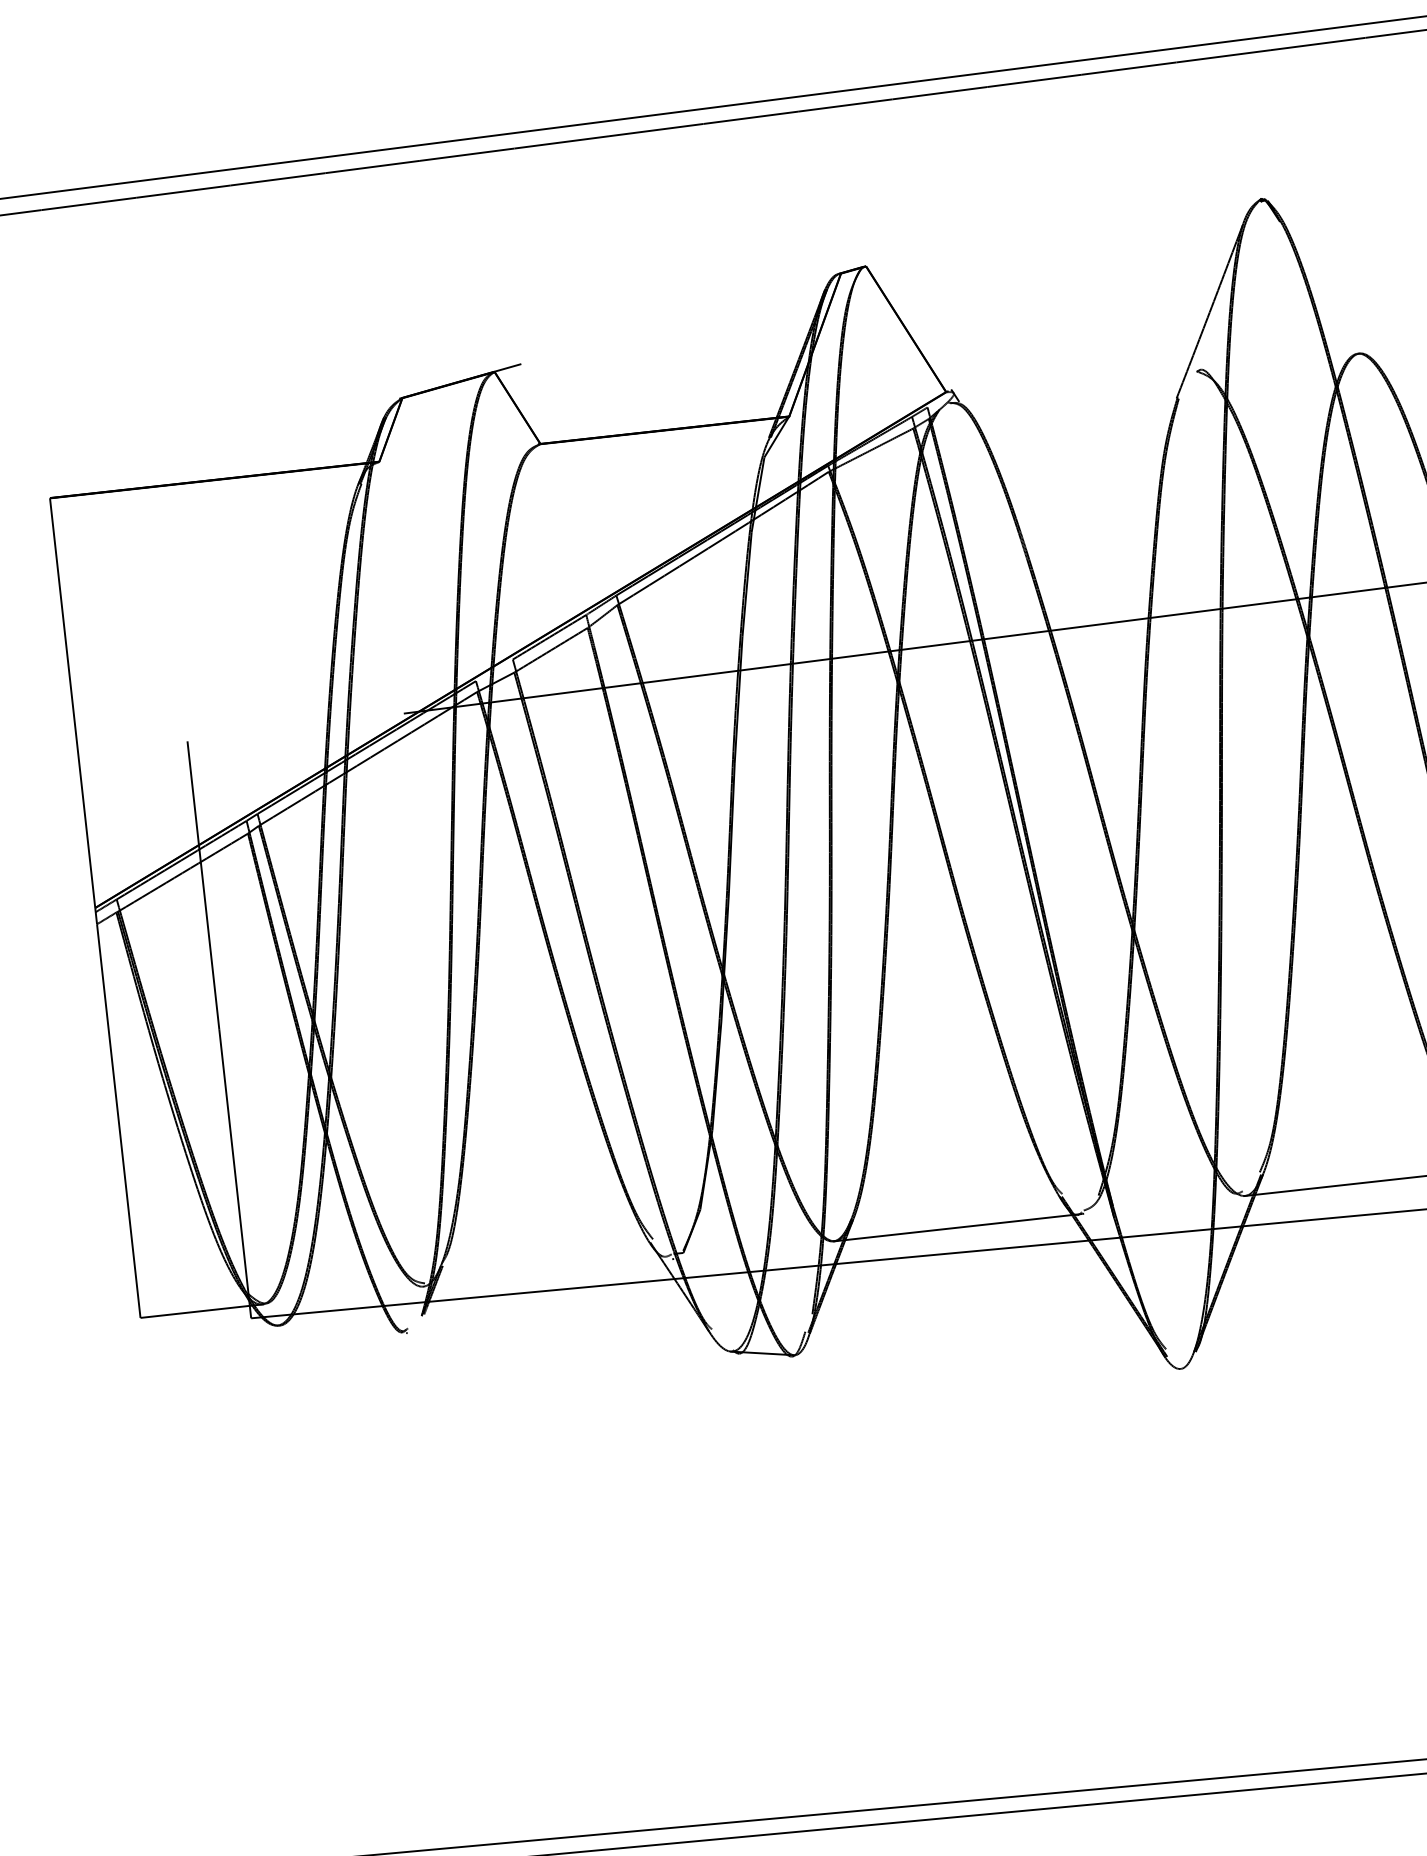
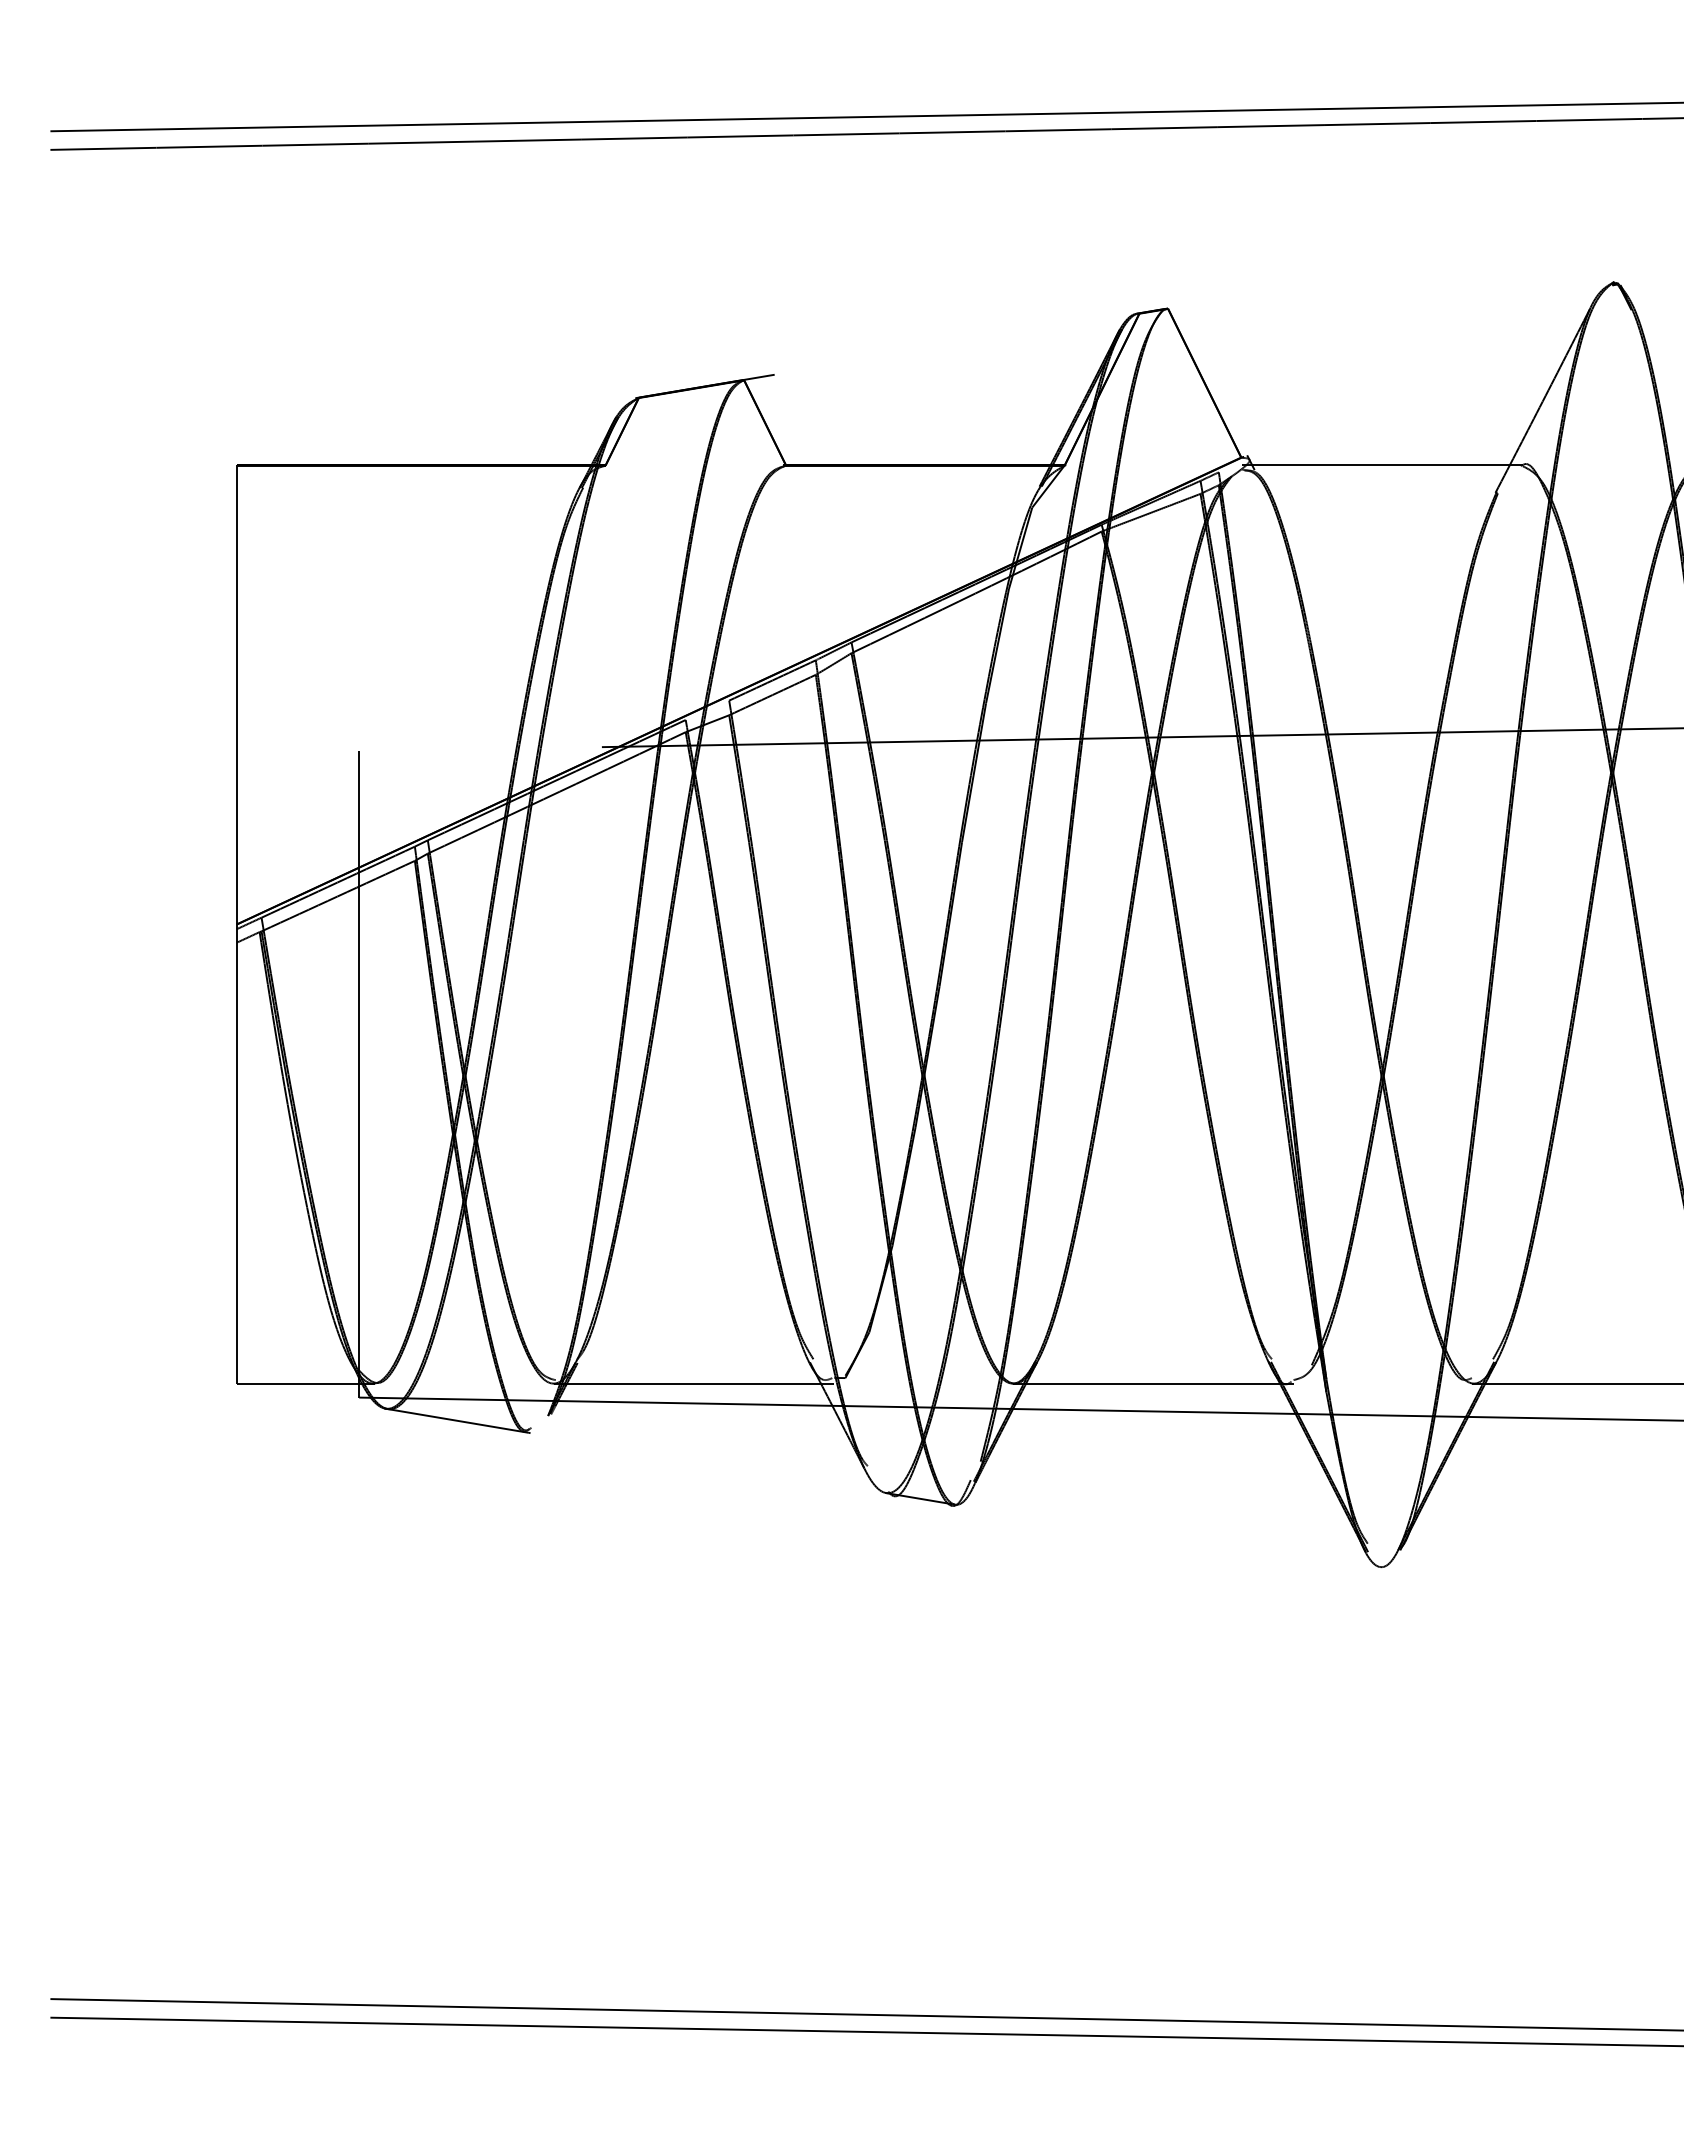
line: (1072, 385) -> (1381, 465), added
line: (547, 1272) -> (692, 1383), added
line: (340, 1329) -> (456, 1420), added

